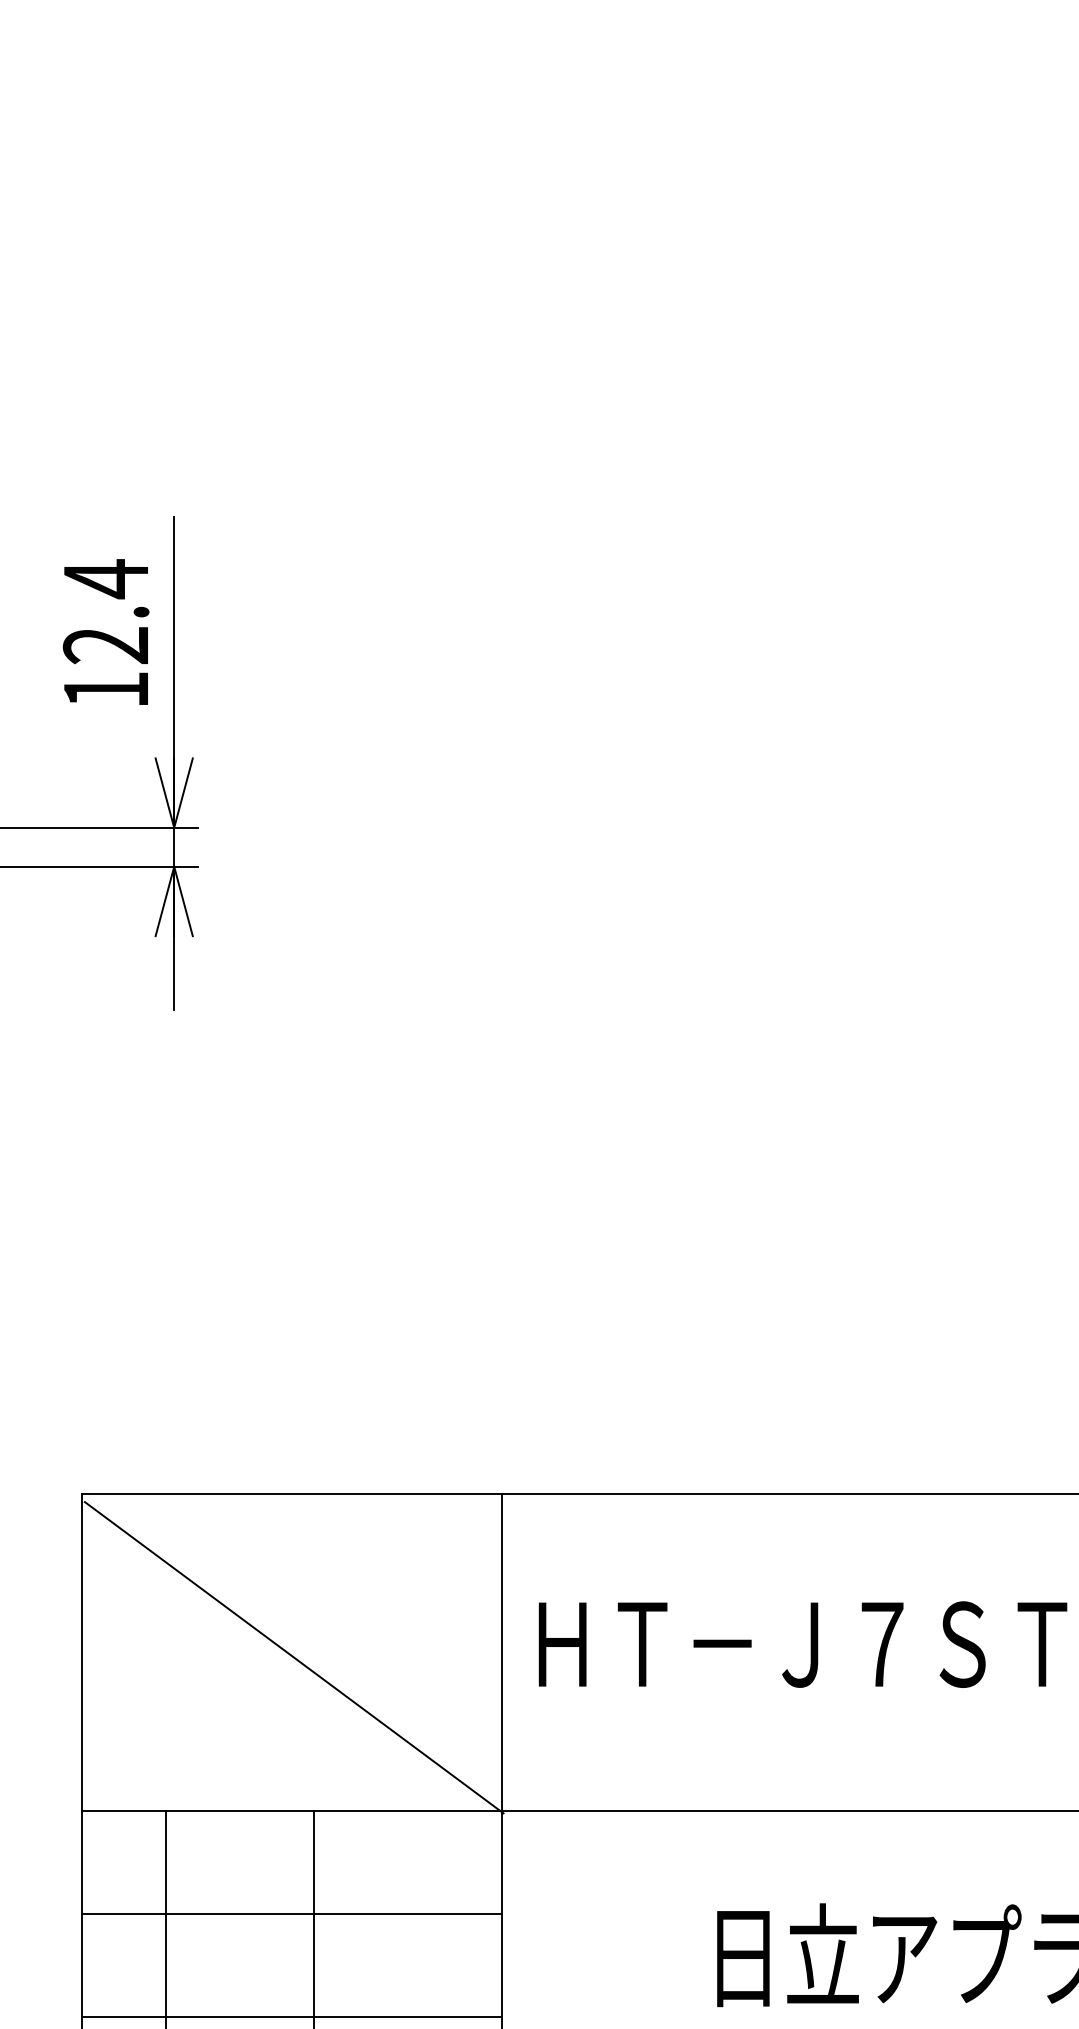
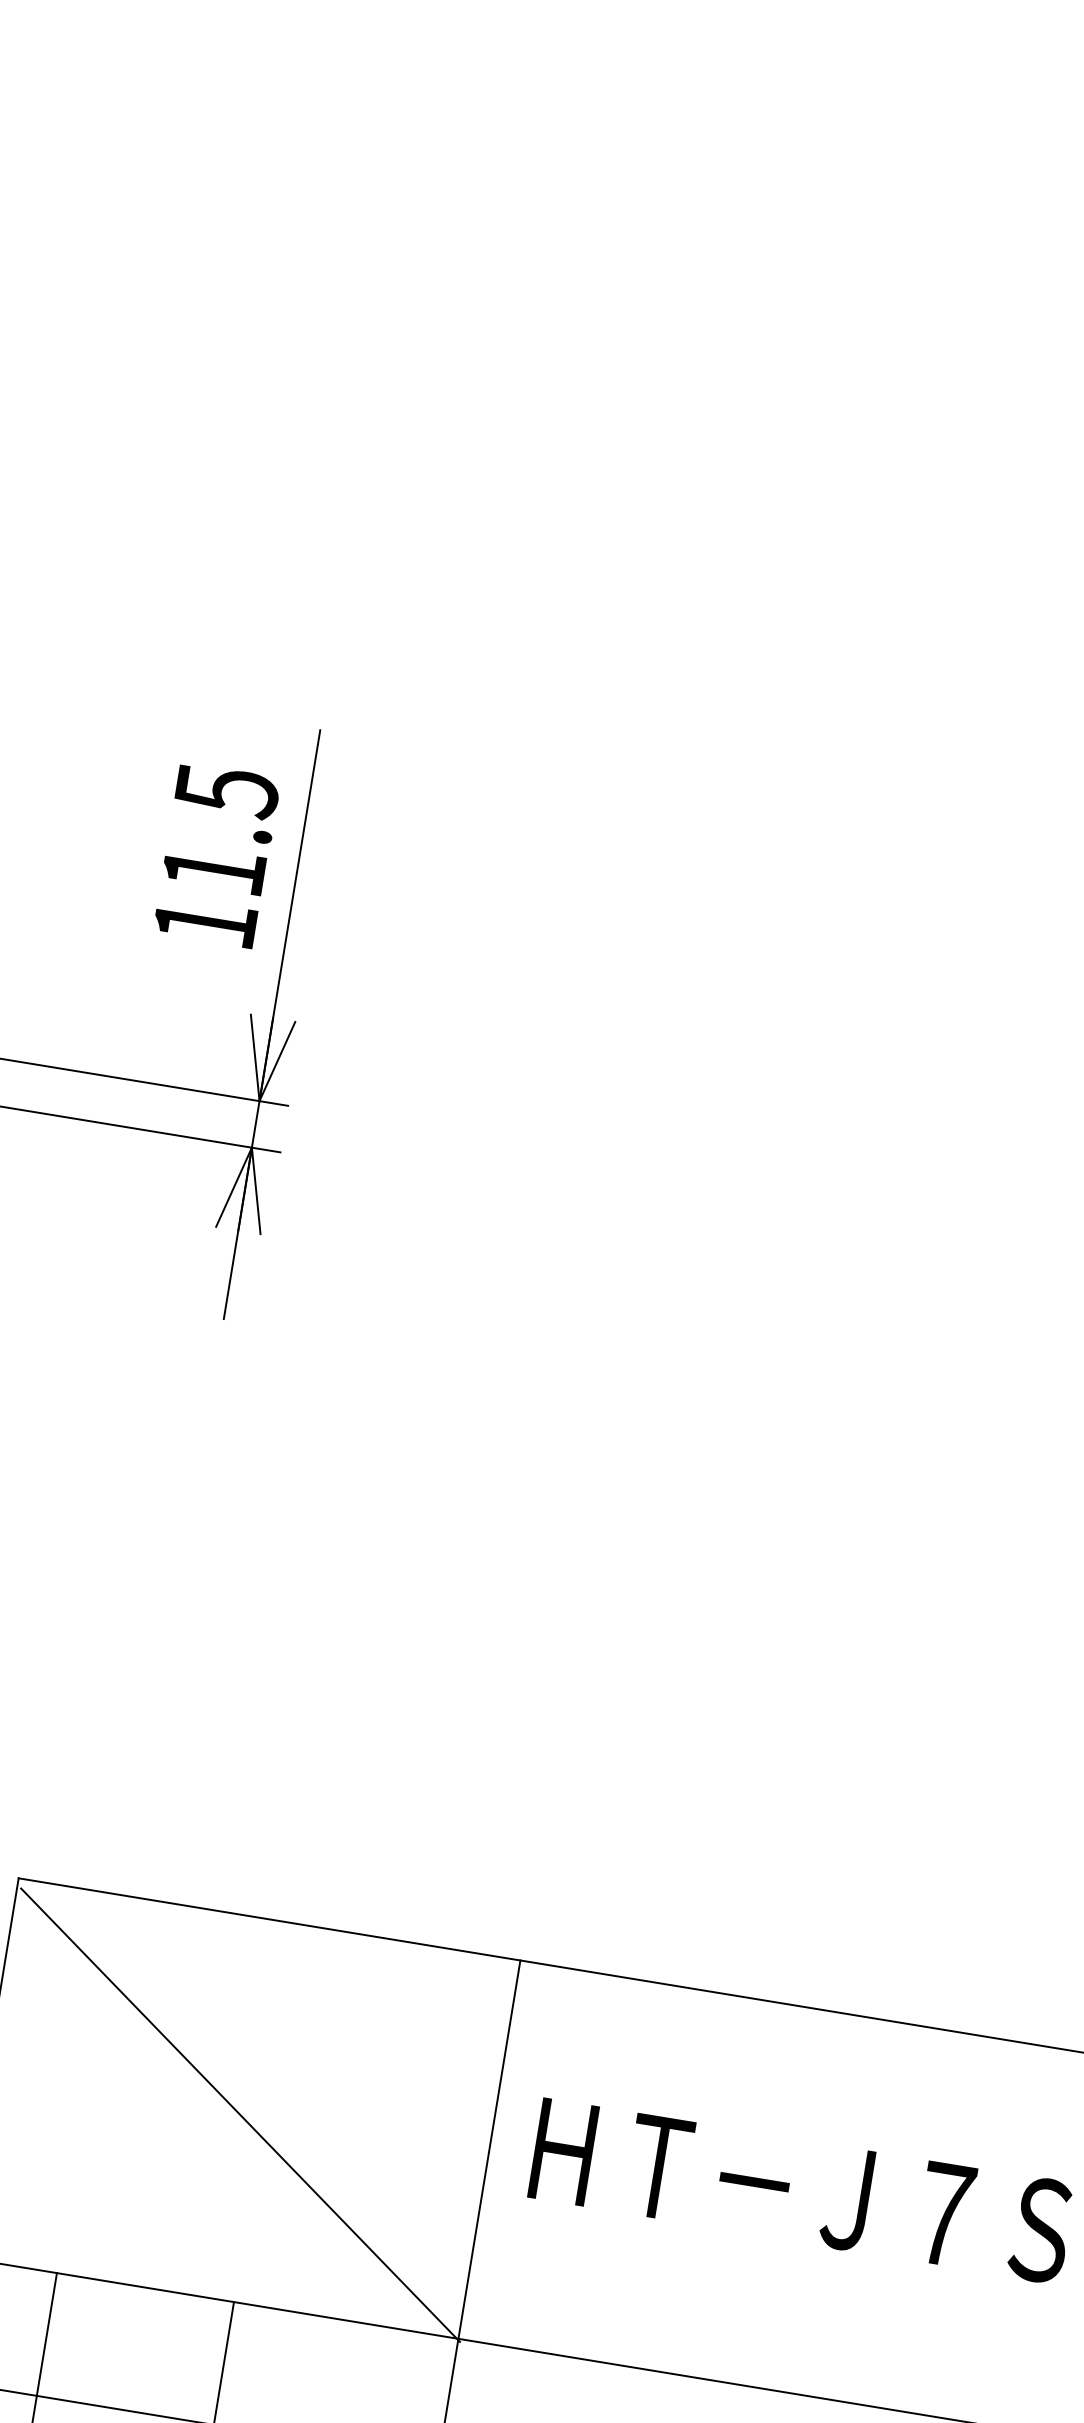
text: (105, 611) -> (219, 829), 12.4 -> 11.5

